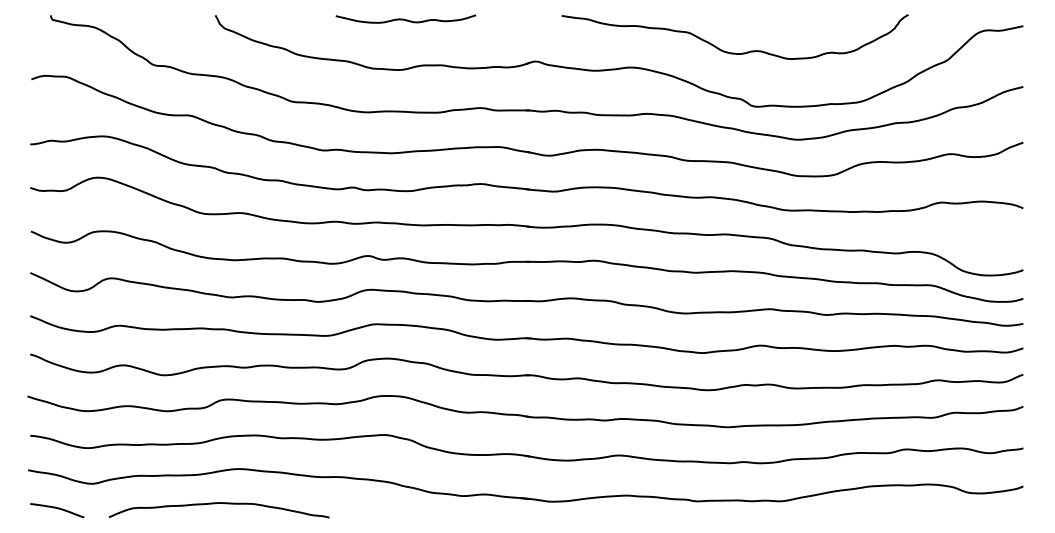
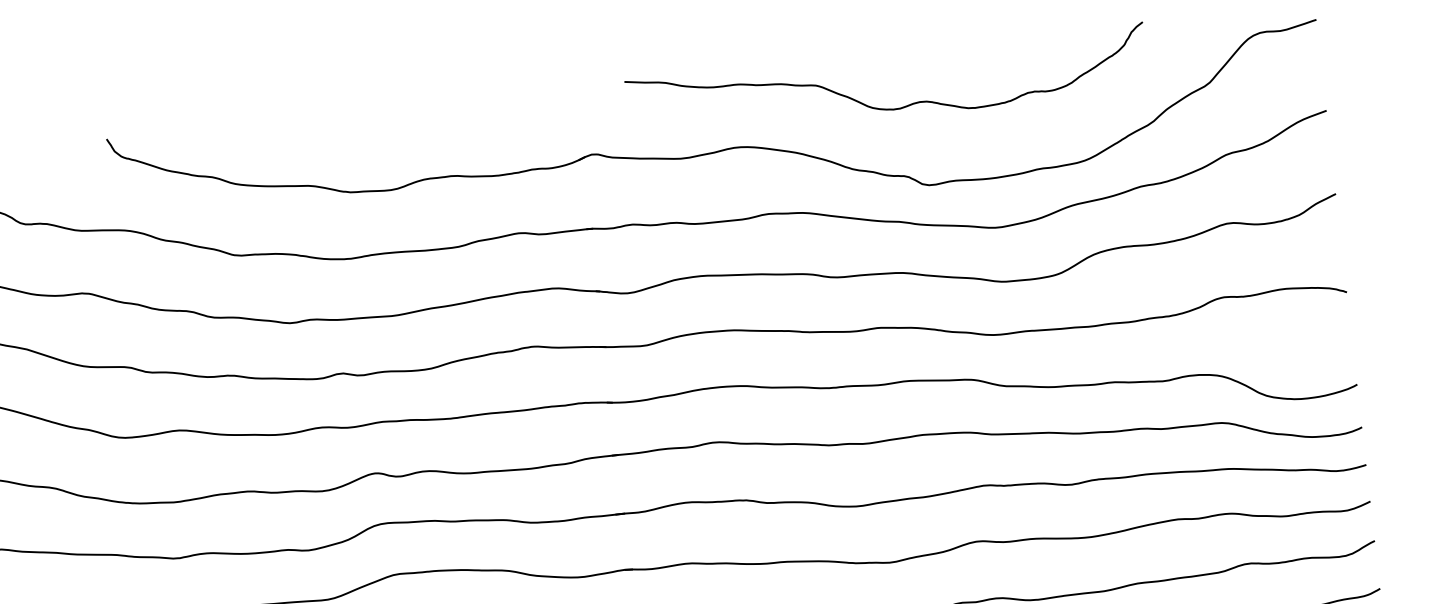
curve: (404, 18) -> (389, 112), removed

